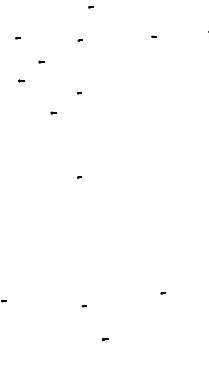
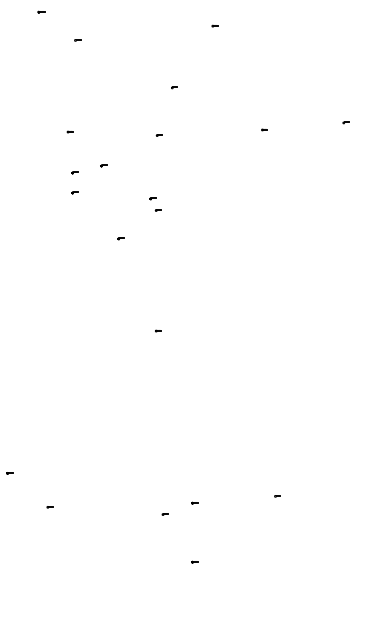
part: (20, 66) -> (74, 172), added
part: (75, 84) -> (152, 198), added
part: (104, 297) -> (194, 502), added

